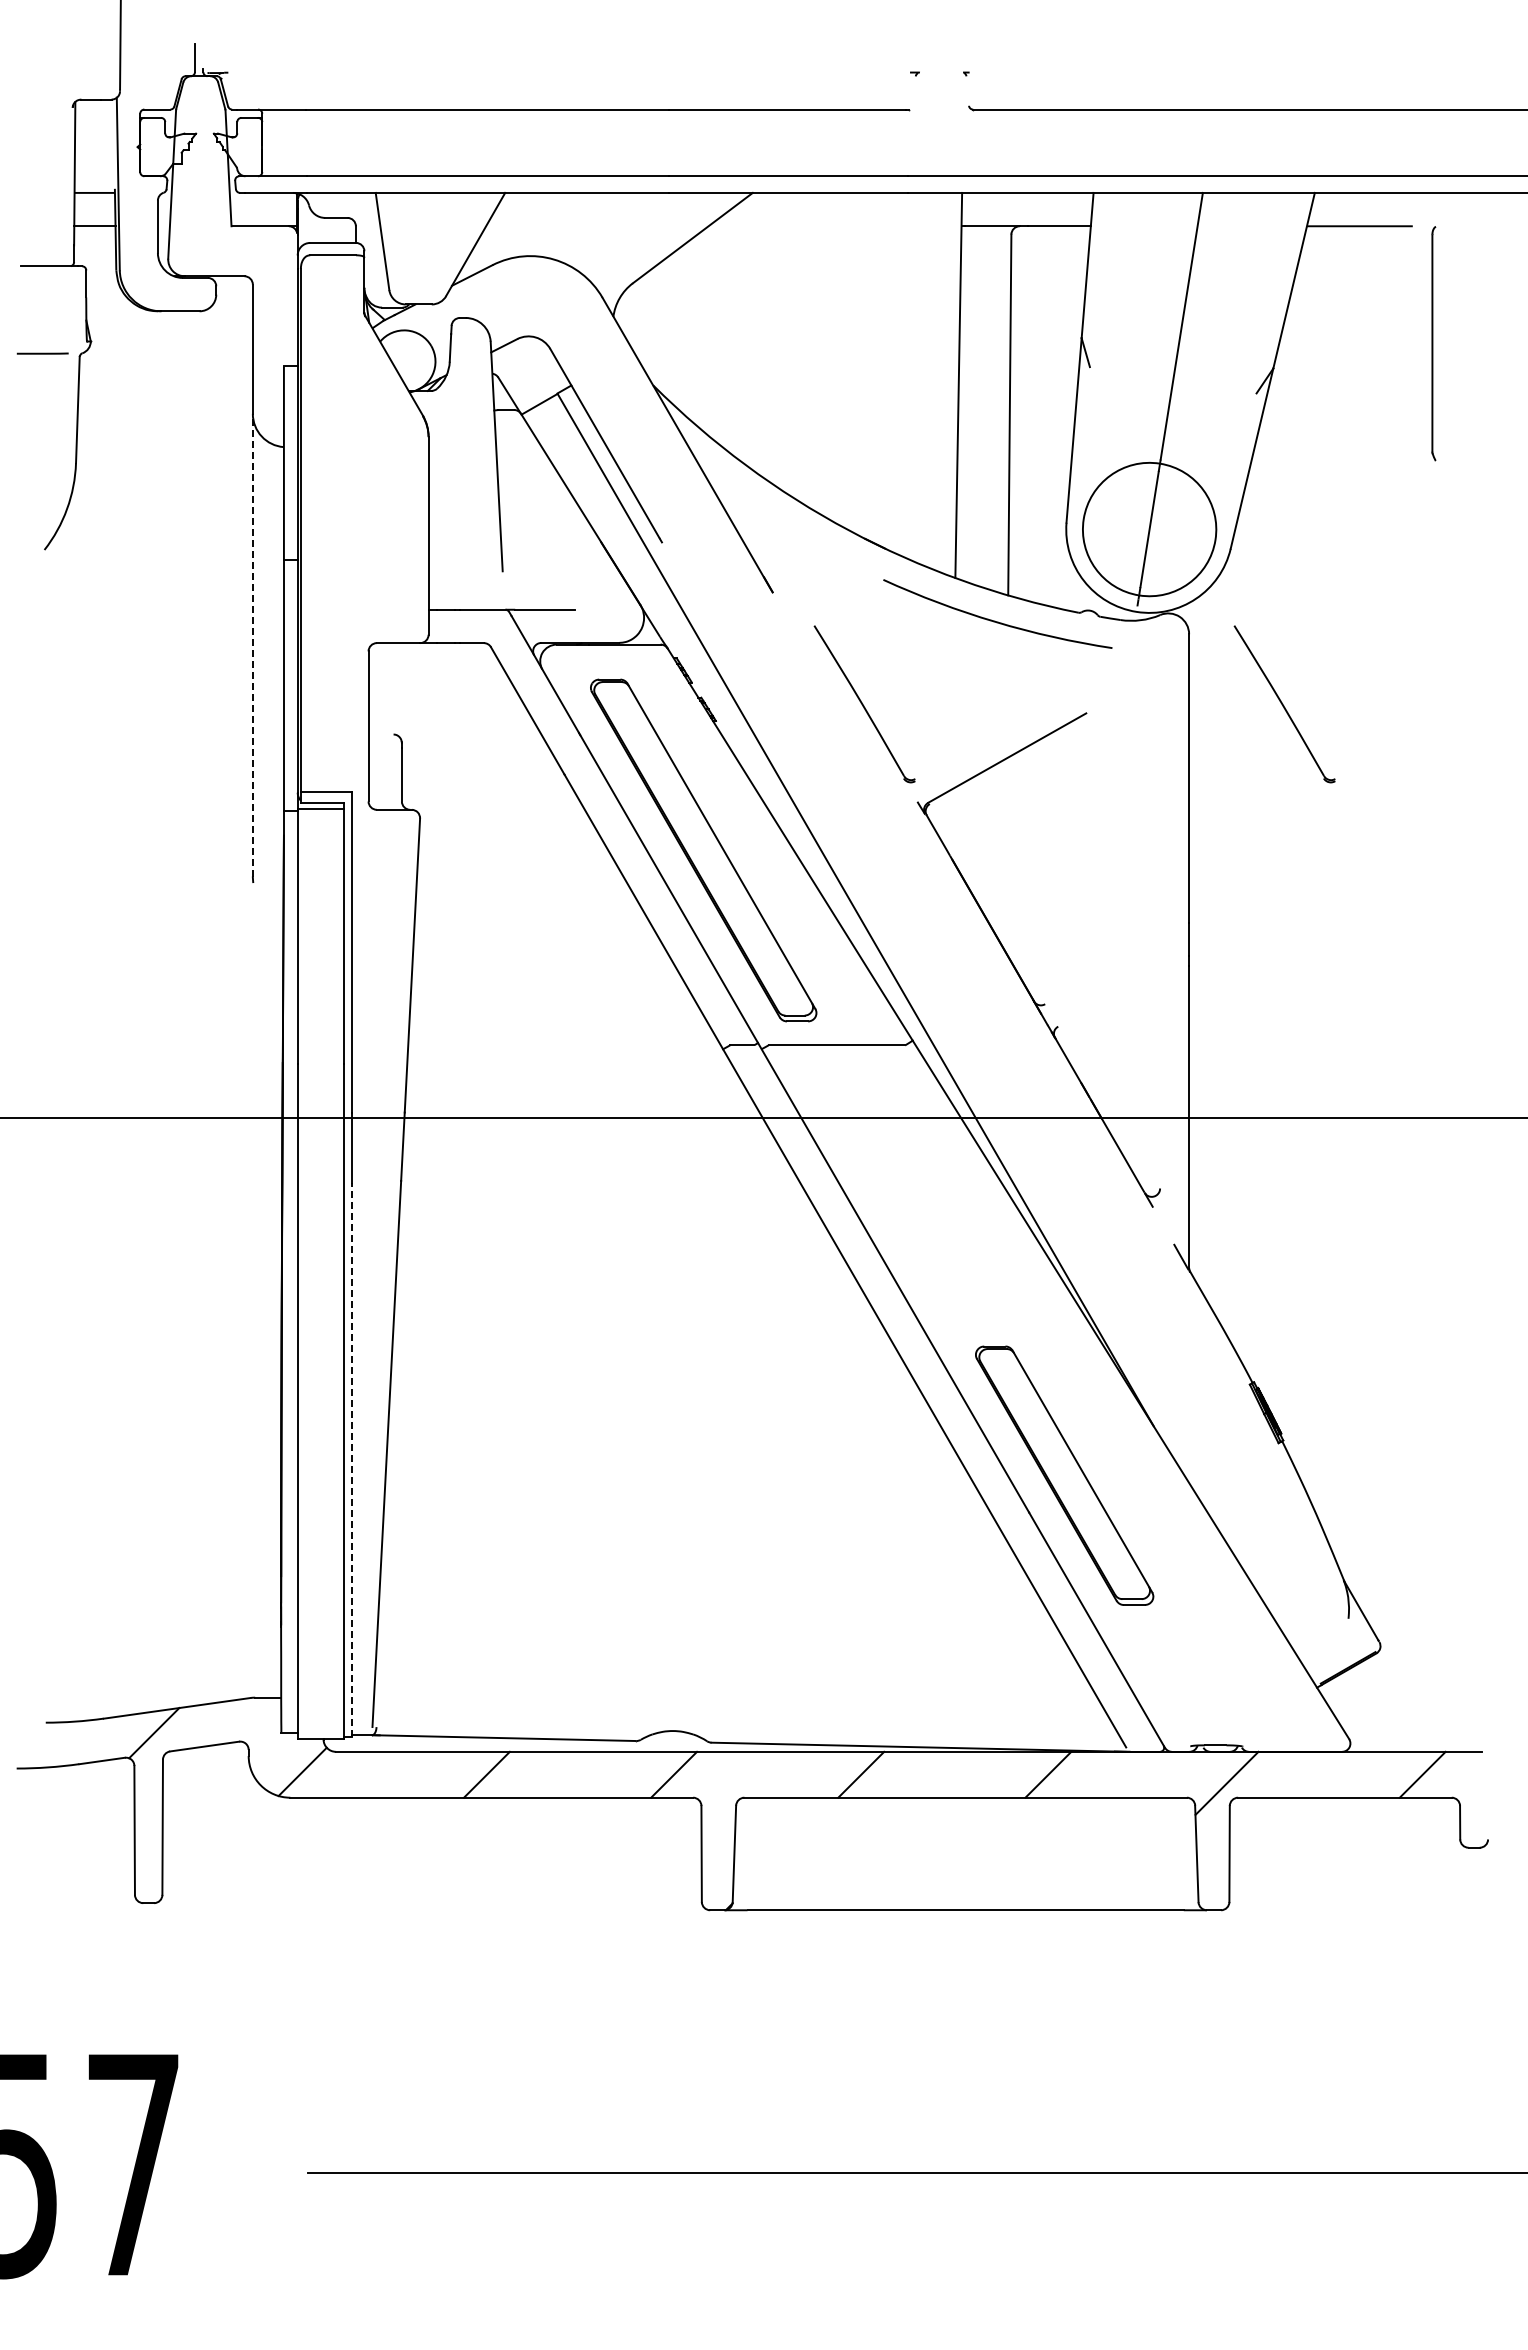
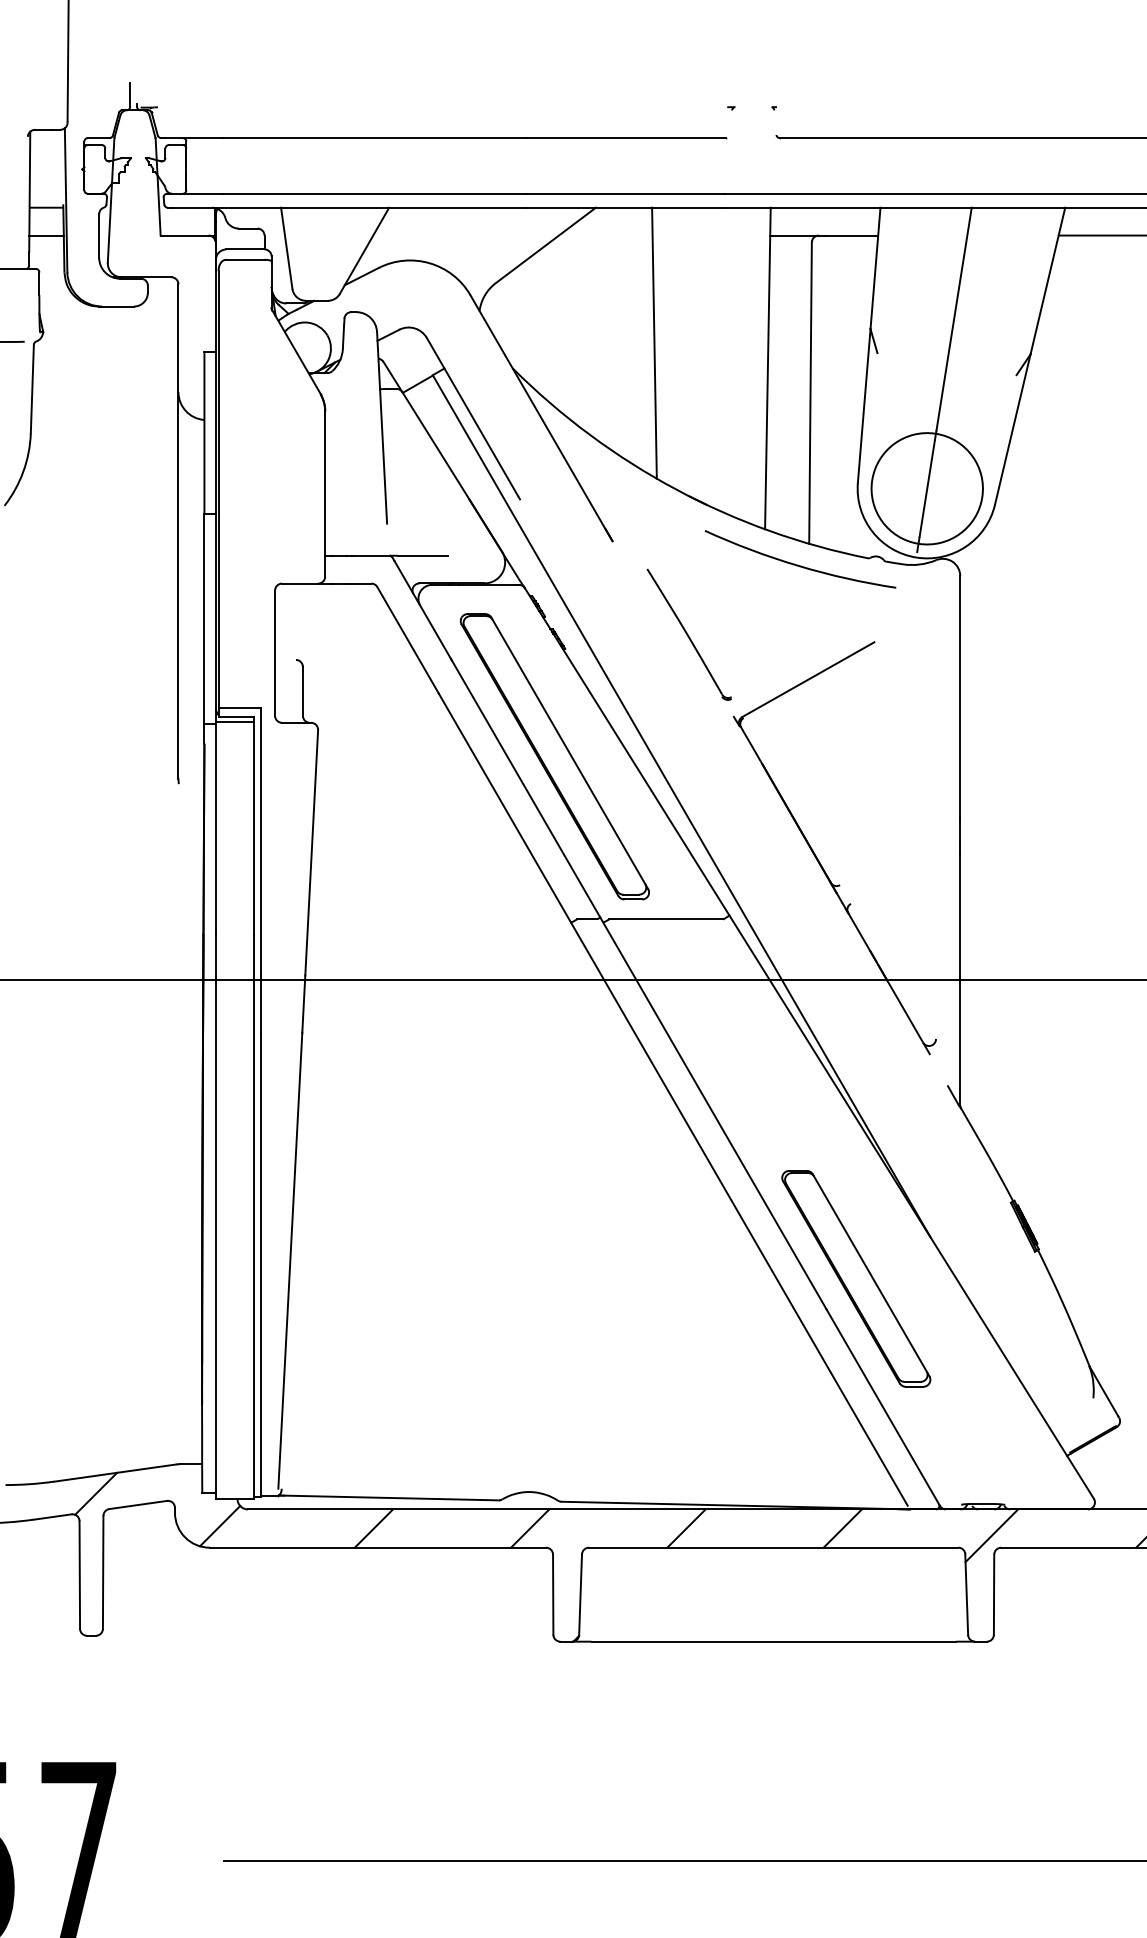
line: (822, 354) -> (654, 342), added
line: (252, 645) -> (178, 585), dashed -> solid
part: (1284, 704) -> (1039, 634), removed
line: (351, 1459) -> (260, 1265), dashed -> solid

